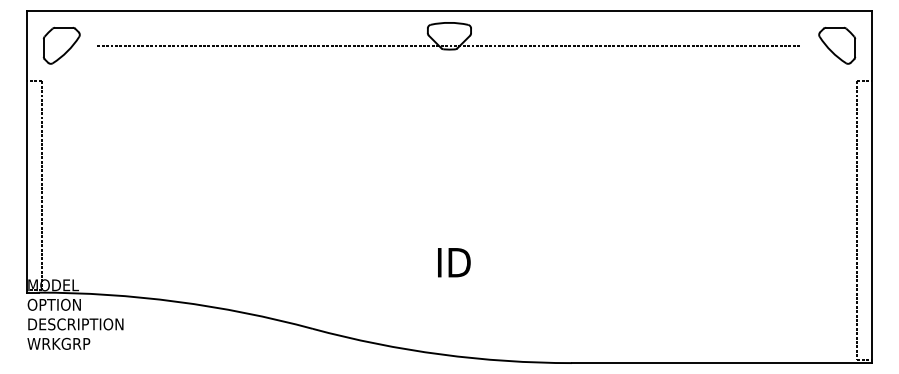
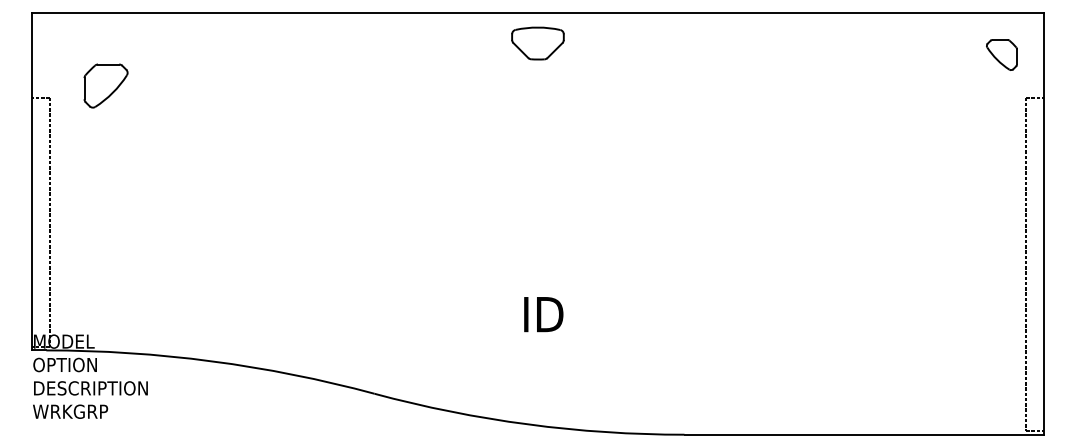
part: (61, 45) -> (105, 85), moved
part: (836, 45) -> (1001, 54), size x0.7
line: (449, 46) -> (537, 55), removed

